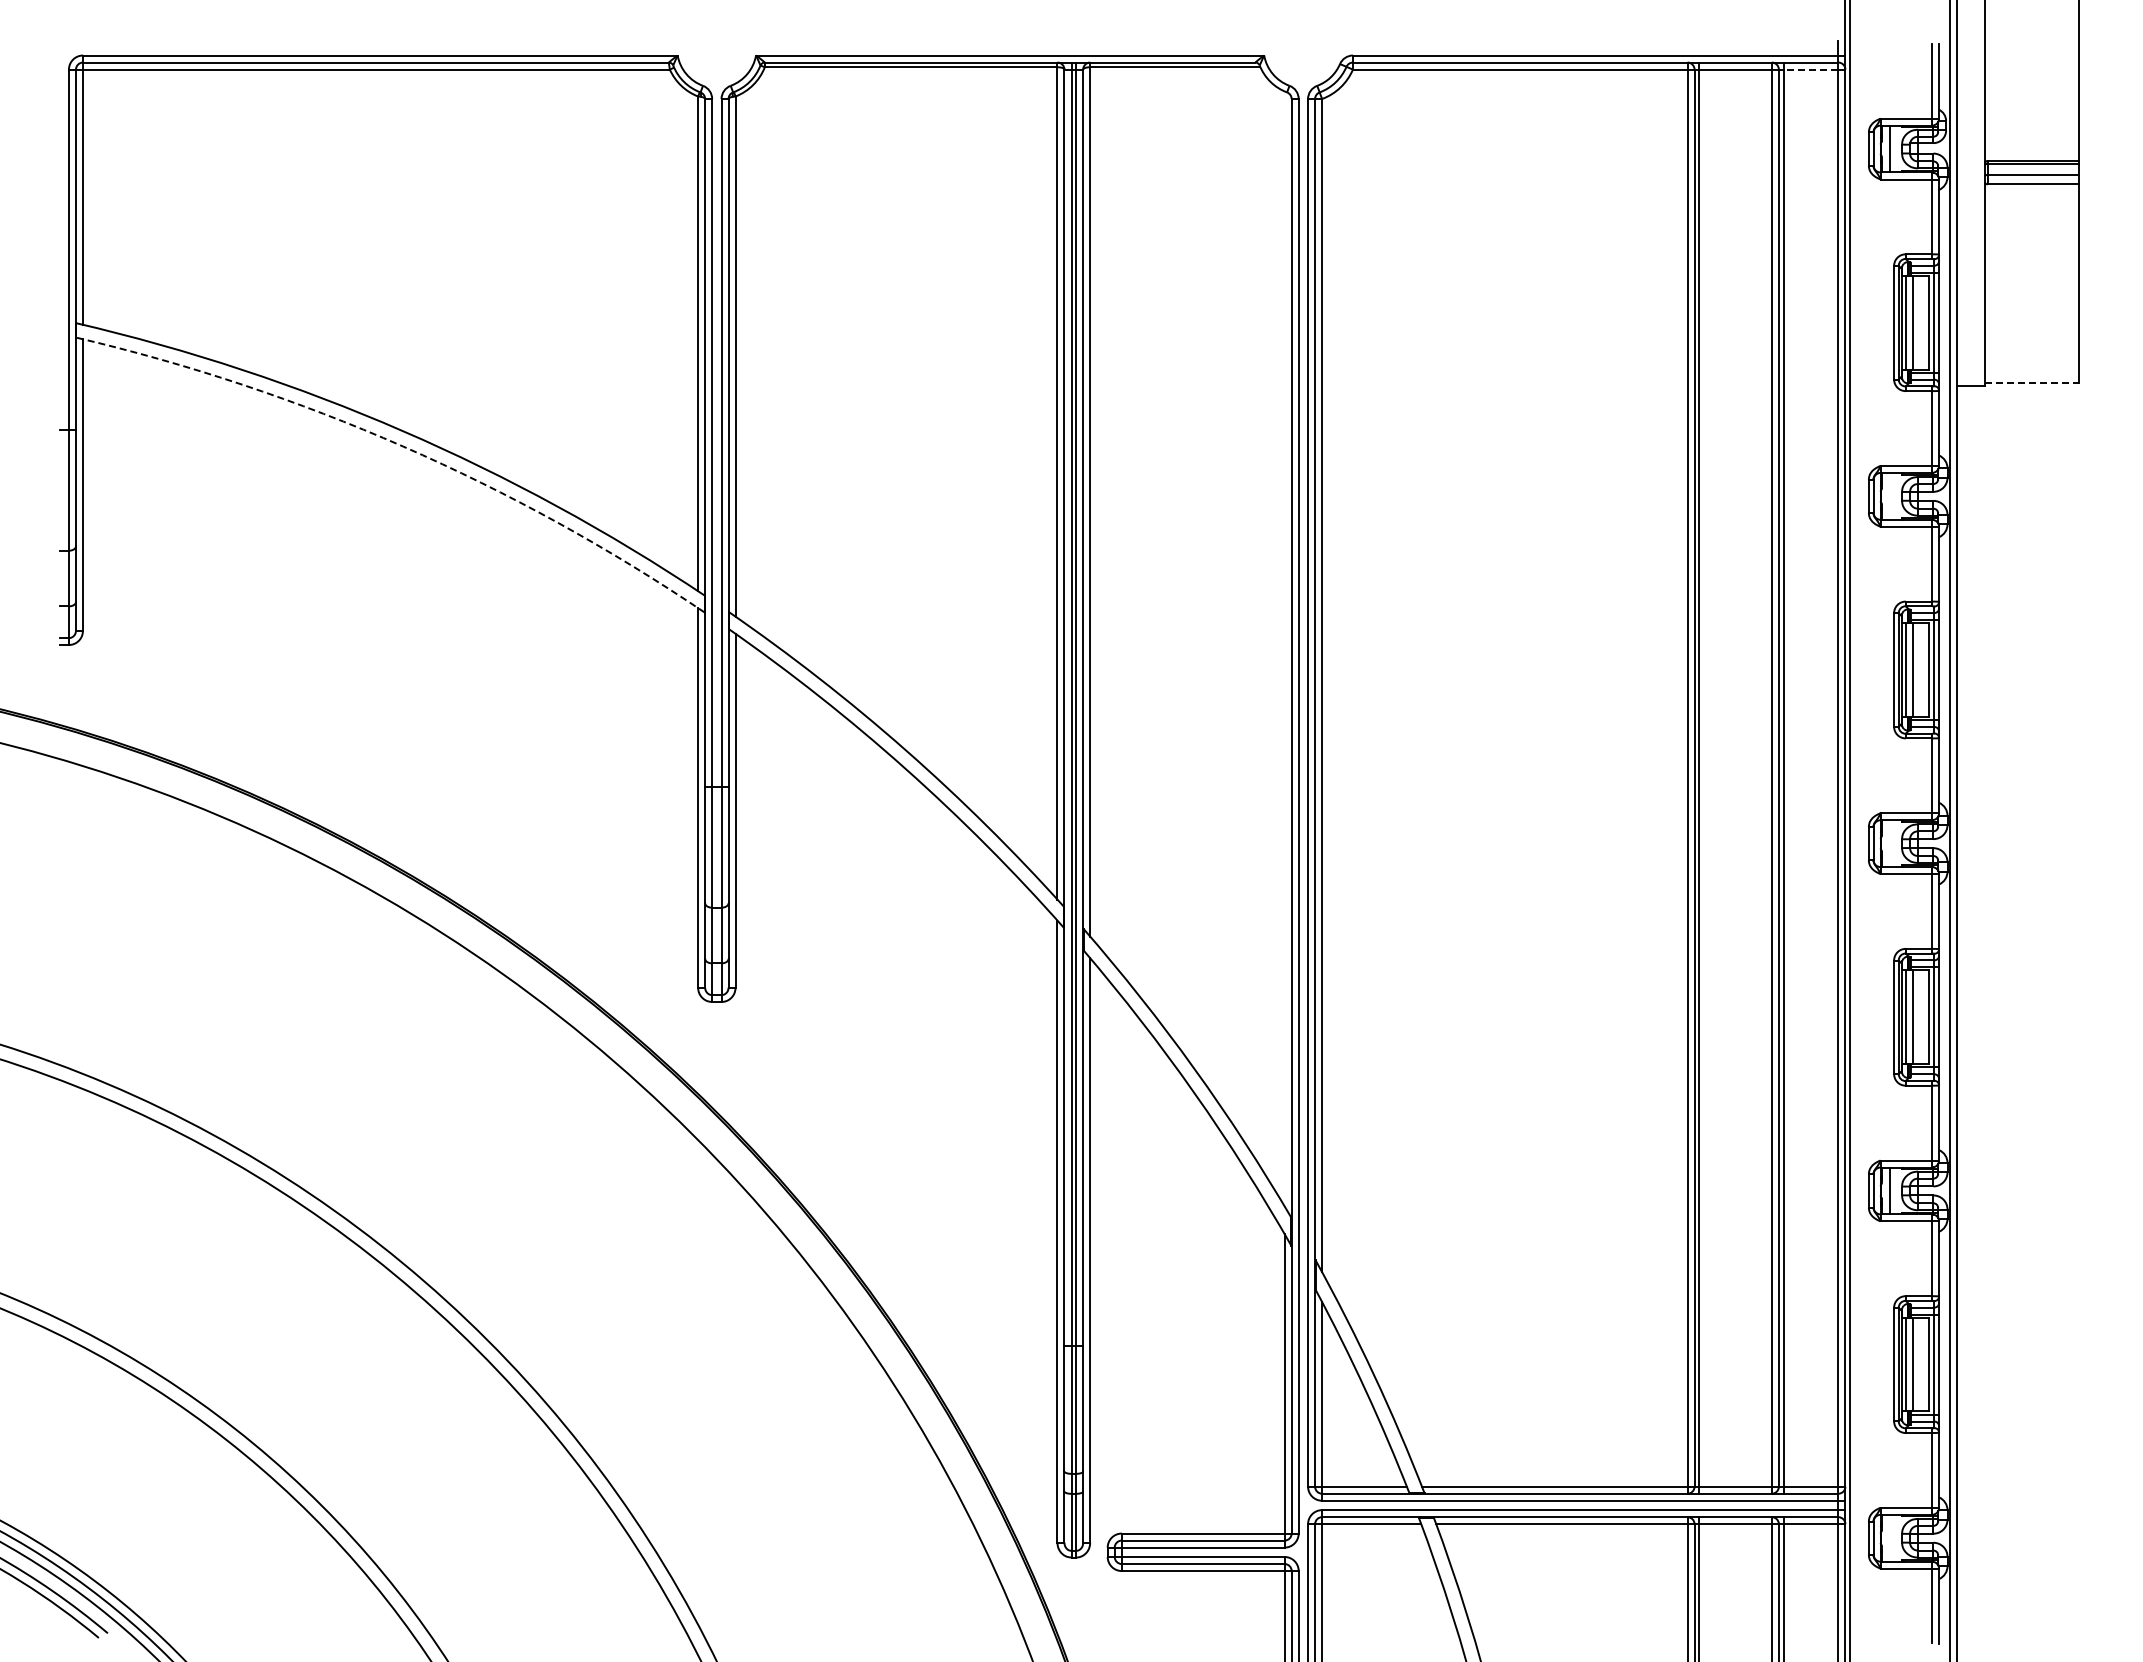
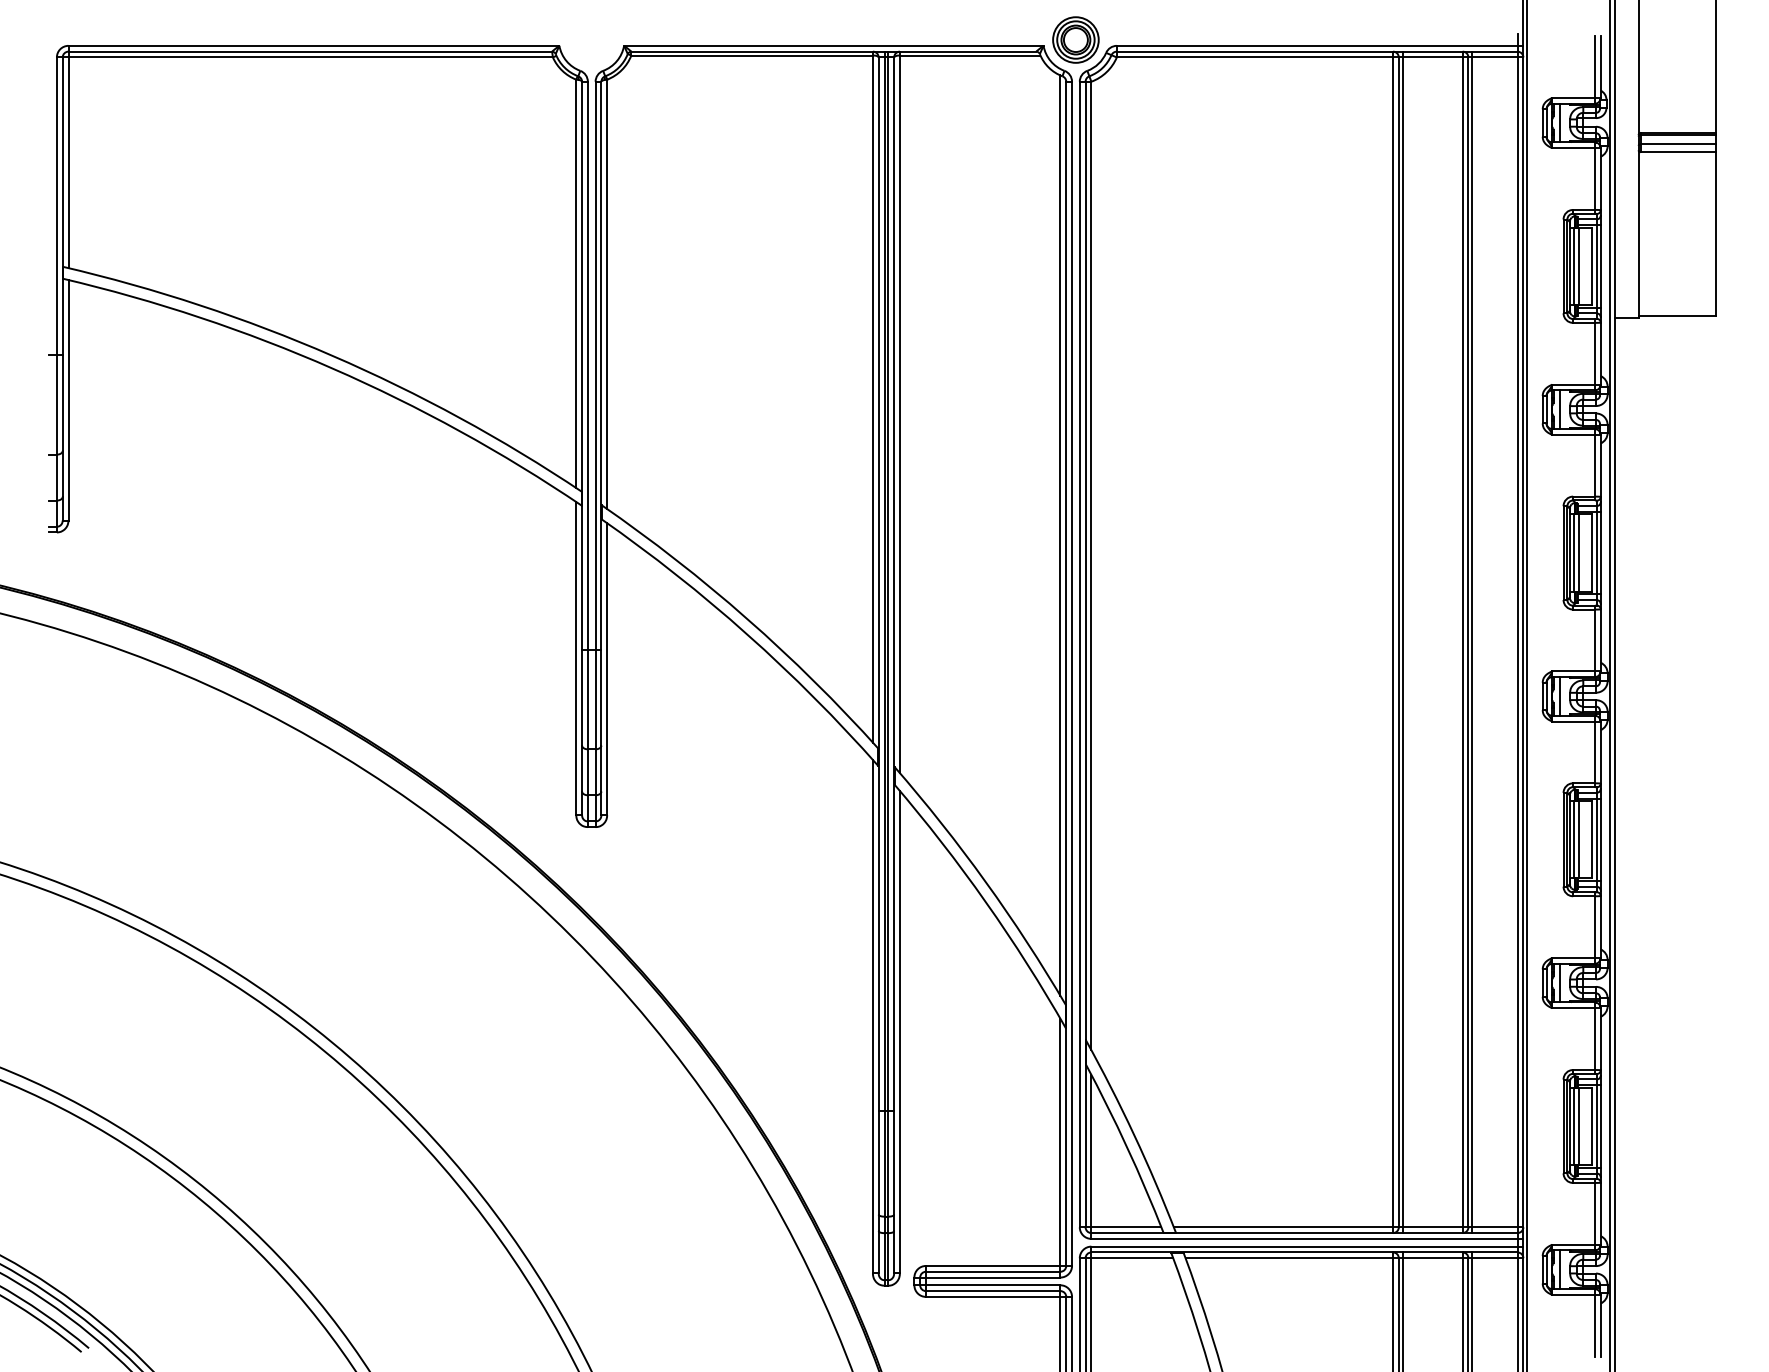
part: (1302, 48) -> (1075, 40), added
line: (1810, 69) -> (1494, 57), dashed -> solid
line: (2031, 383) -> (1676, 316), dashed -> solid
arc: (403, 446) -> (333, 368), dashed -> solid
line: (1889, 495) -> (1559, 409), added
line: (1284, 648) -> (1060, 535), added
line: (1889, 843) -> (1559, 696), added
line: (1889, 1537) -> (1559, 1269), added

